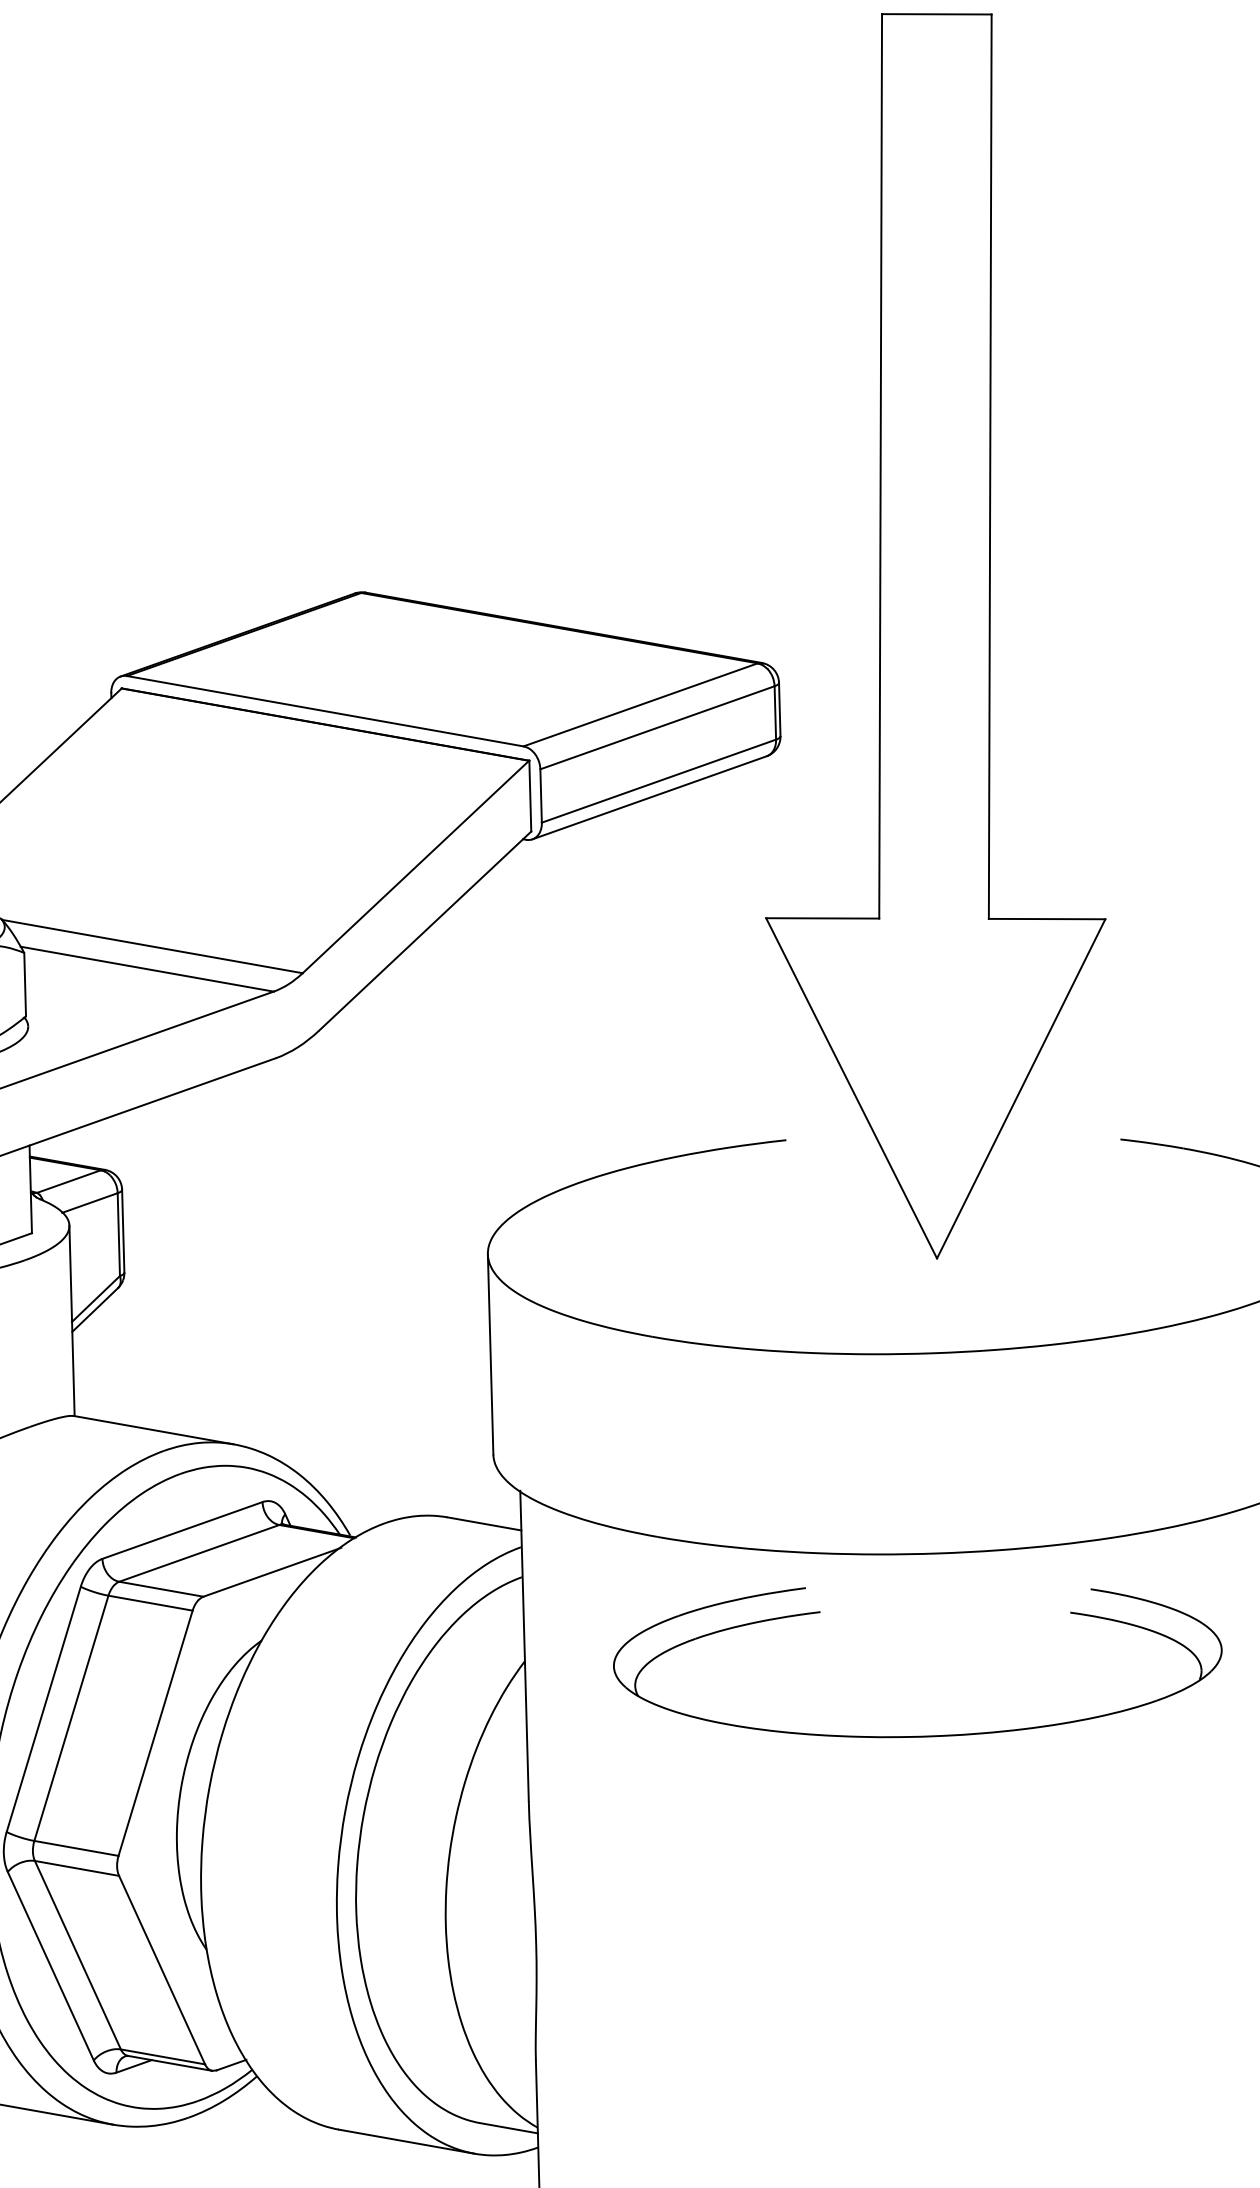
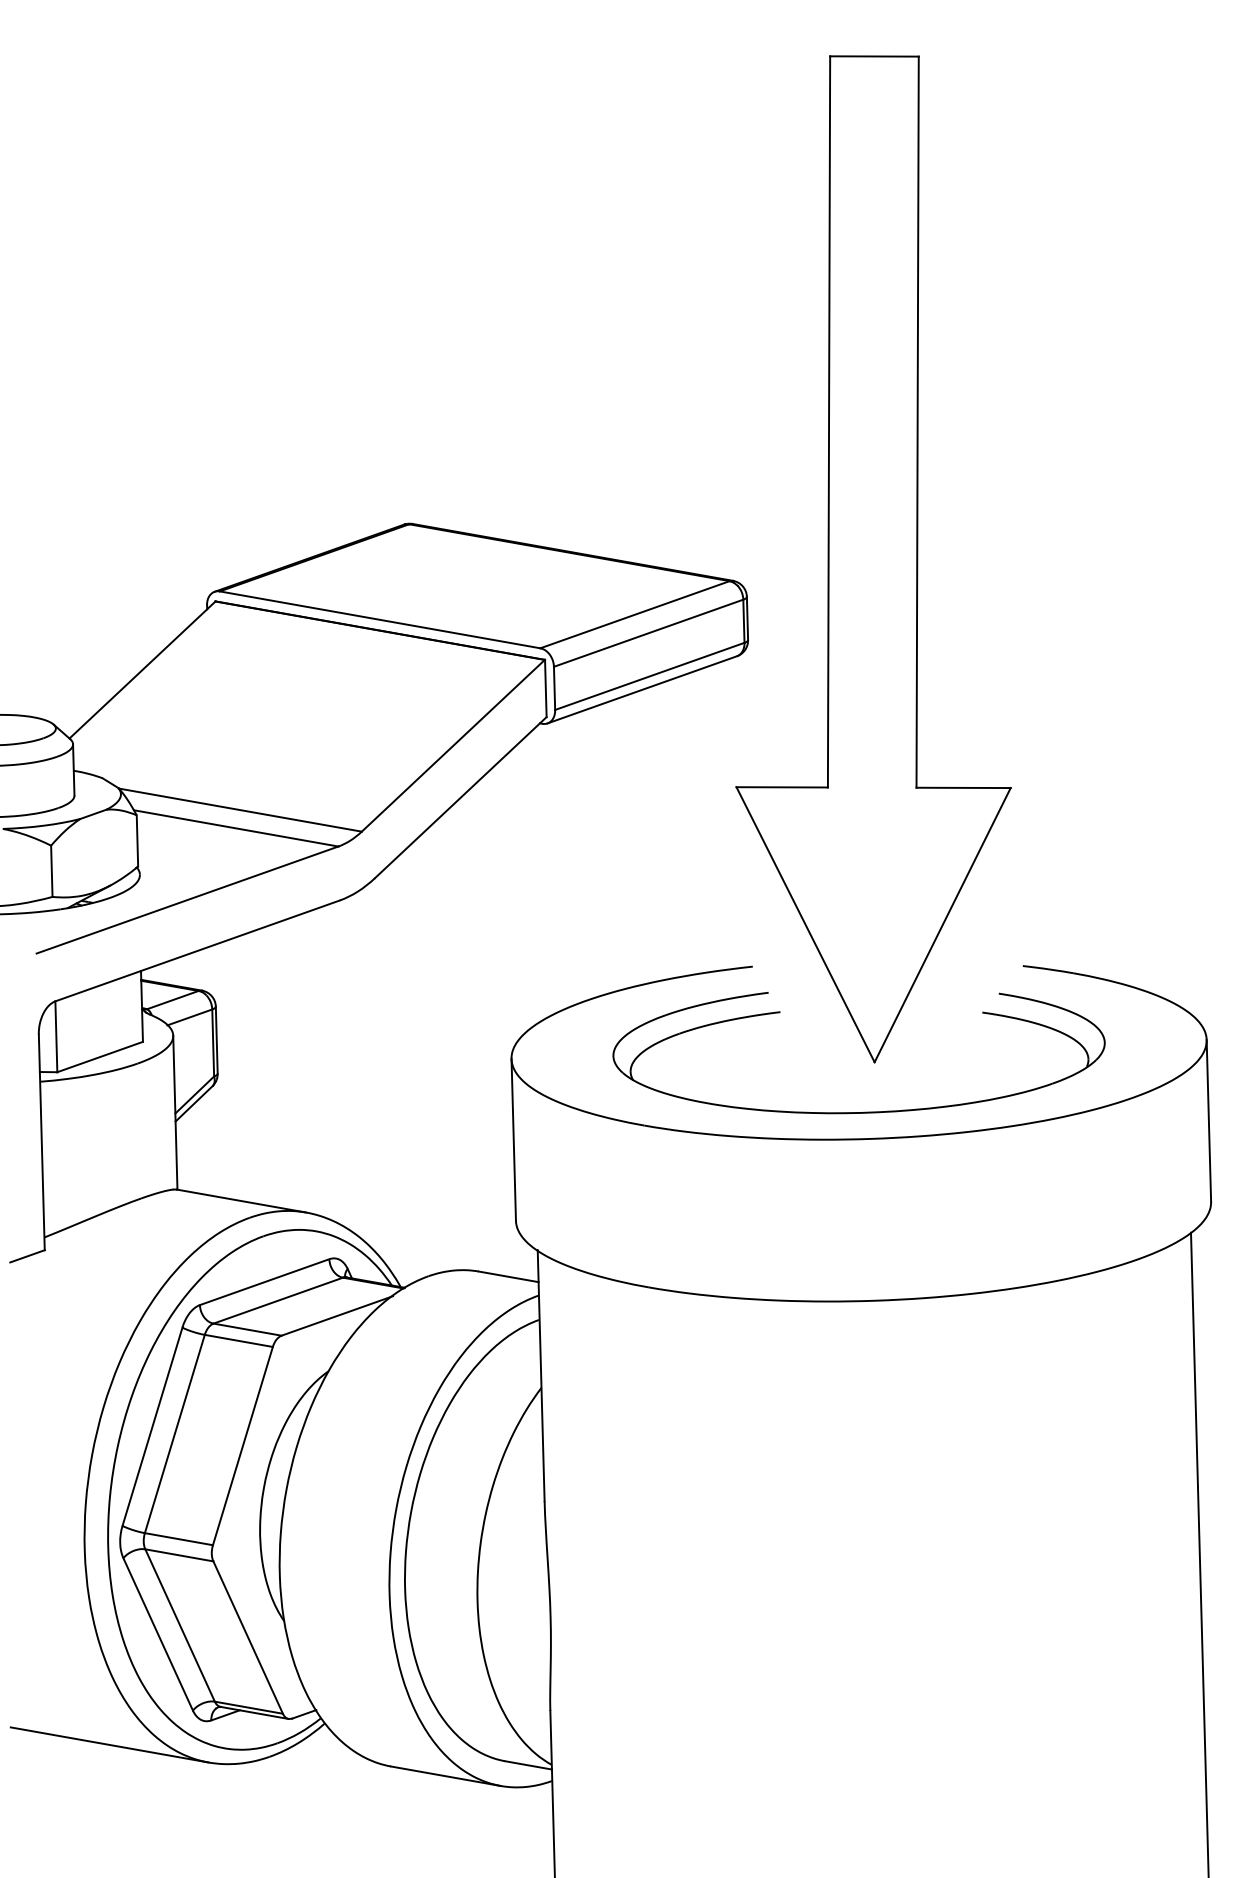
part: (924, 1735) -> (864, 1111), moved

